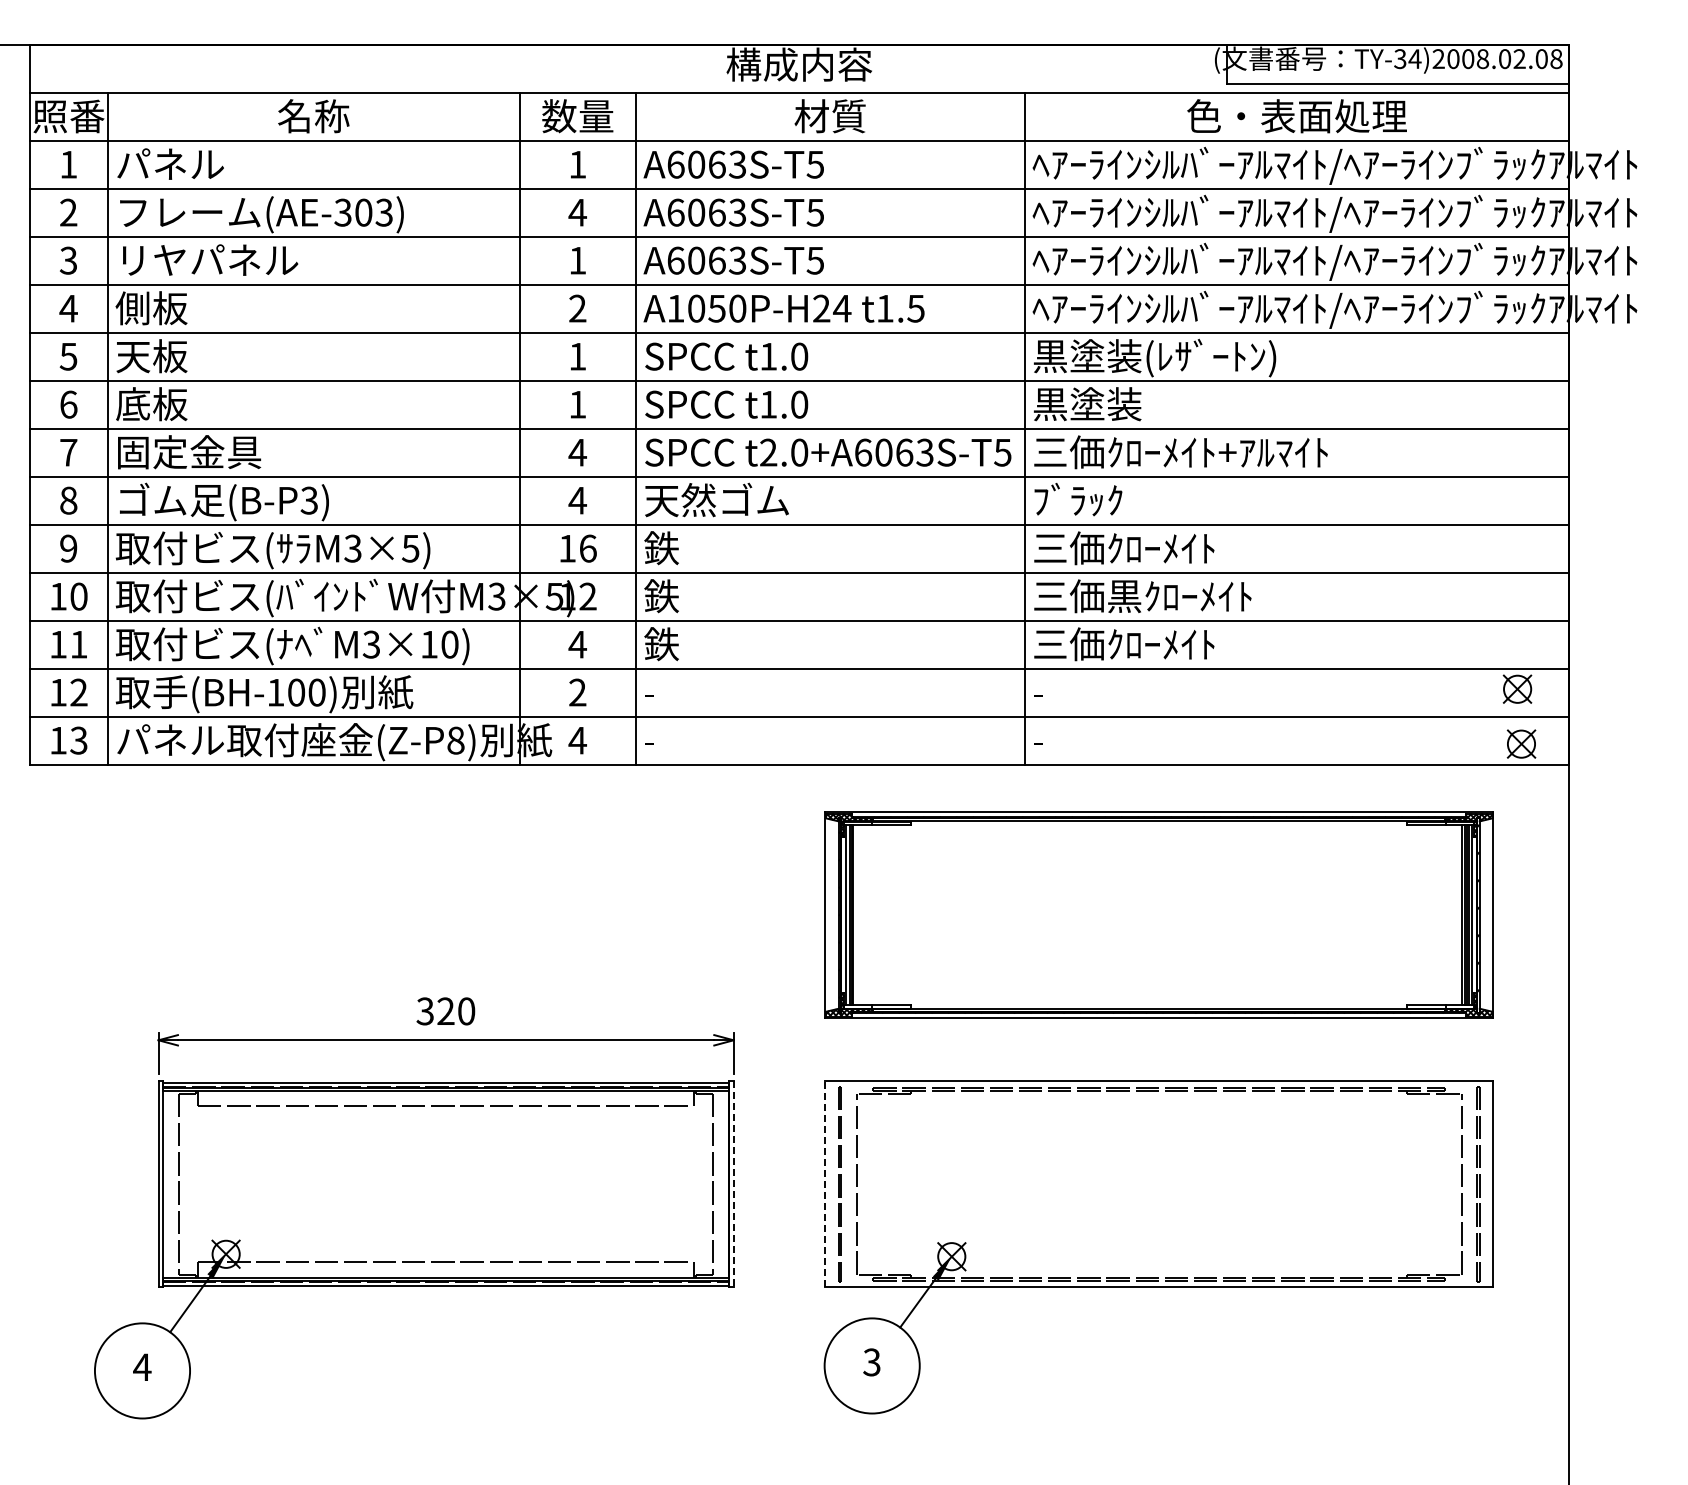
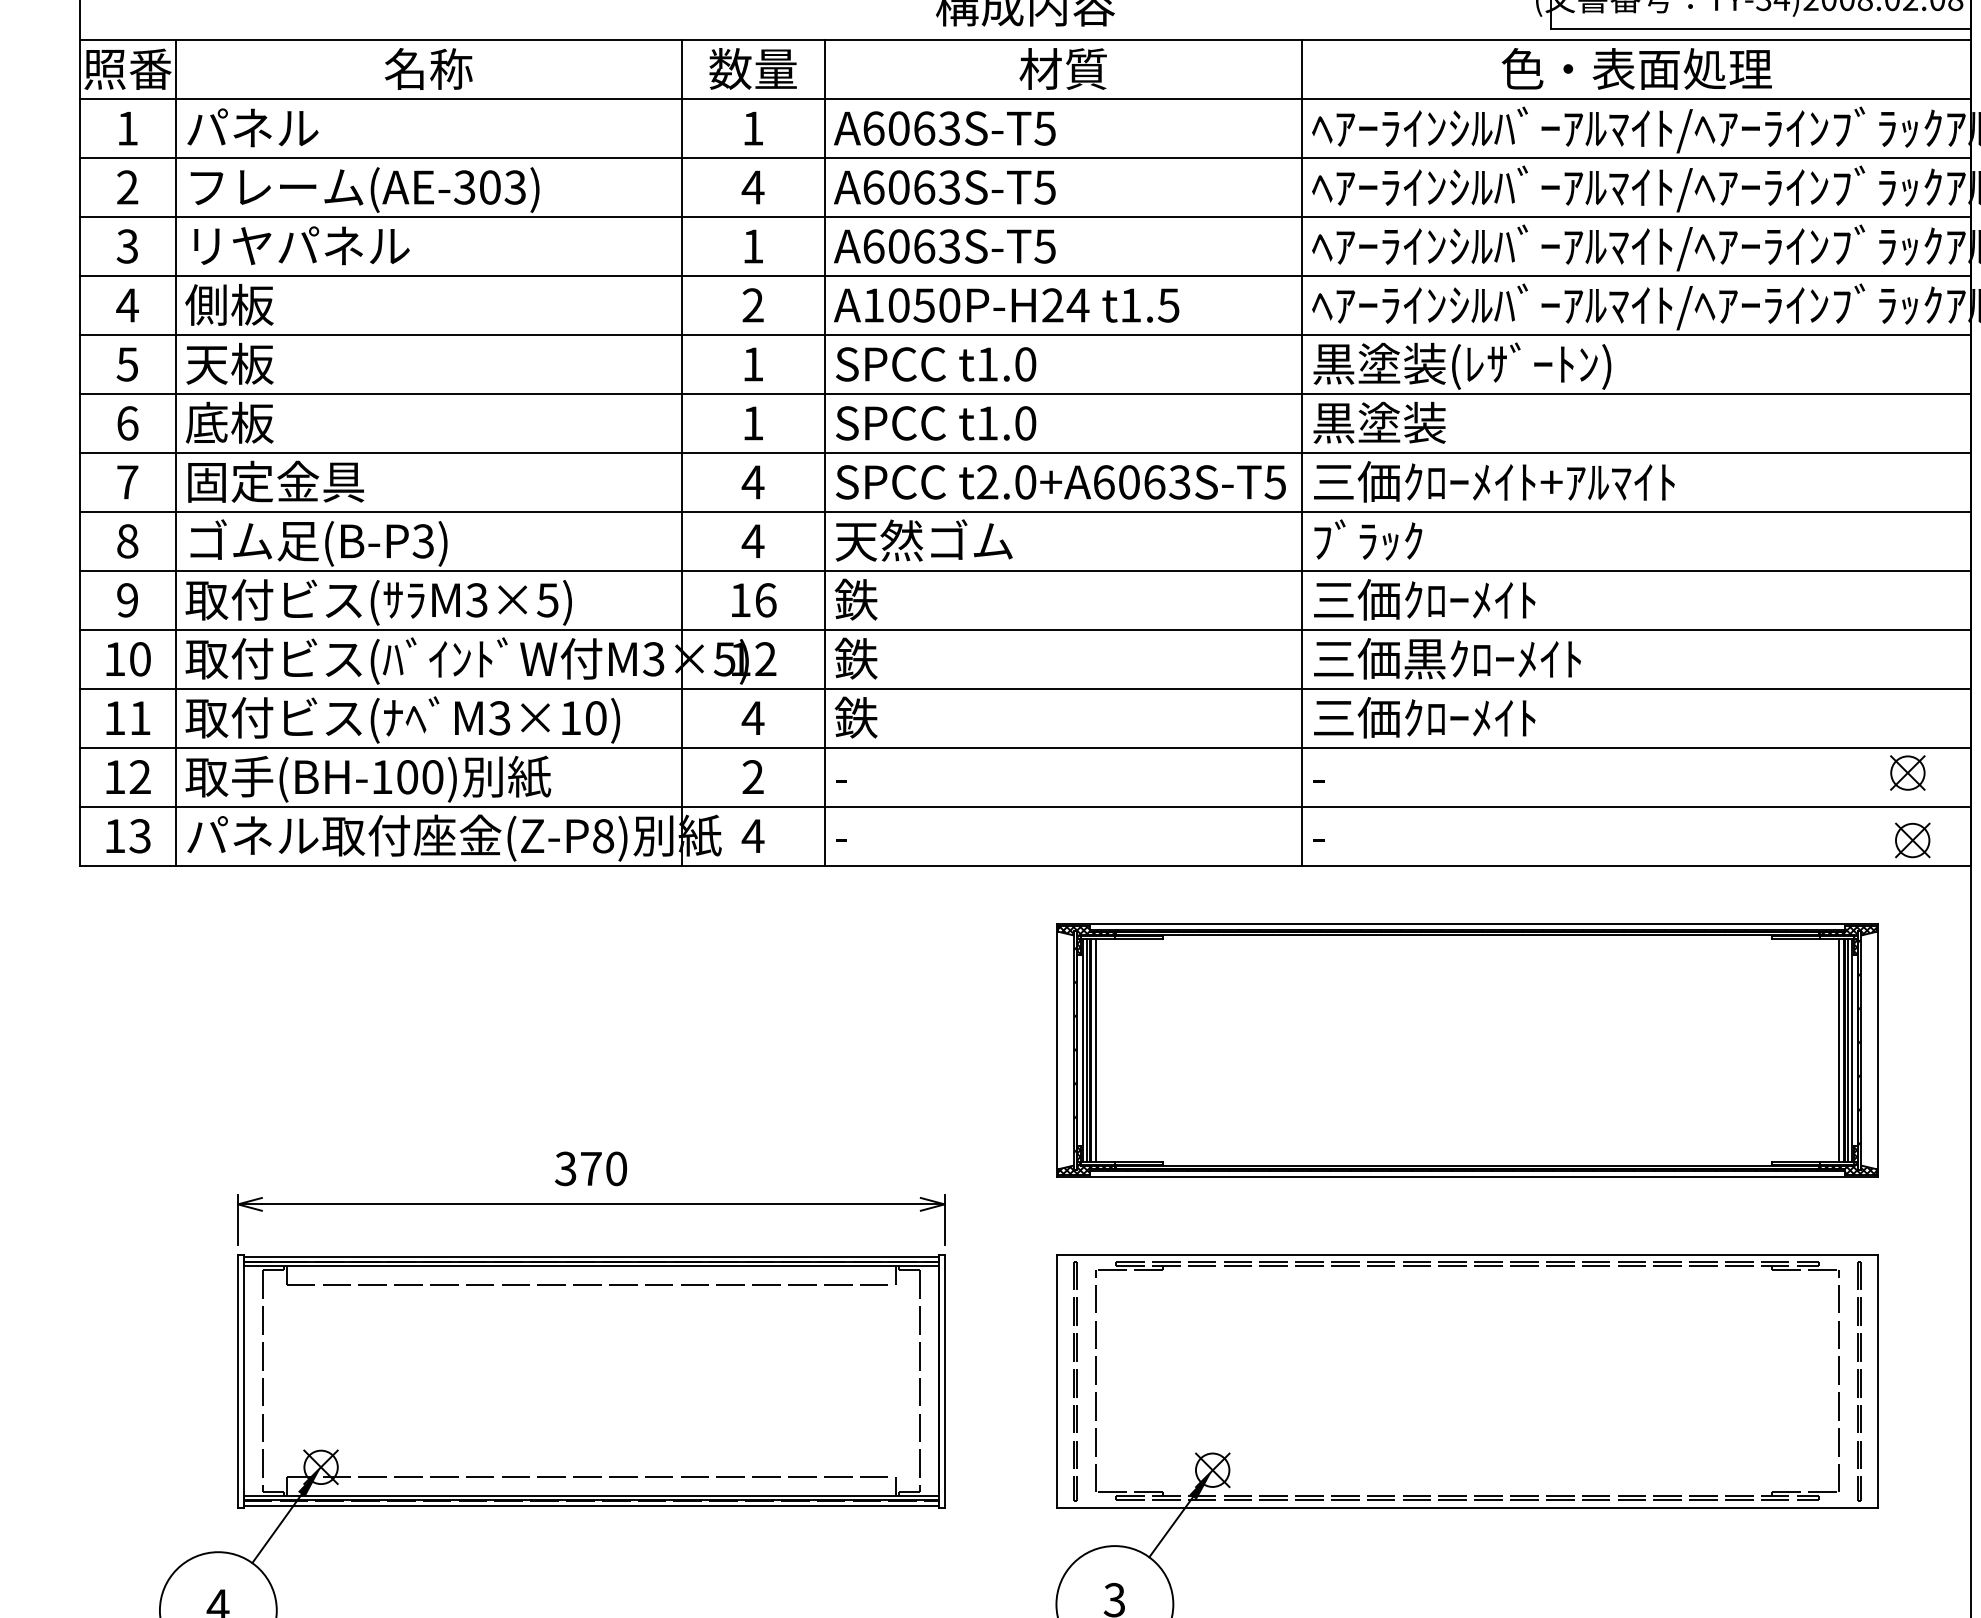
line: (856, 914) -> (1095, 1049), added
text: (445, 1010) -> (590, 1167), 320 -> 370
line: (733, 1184) -> (944, 1381), dashed -> solid
line: (825, 1184) -> (1057, 1381), dashed -> solid

